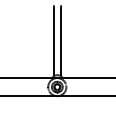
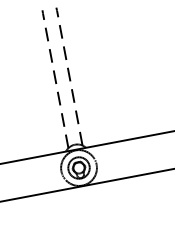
line: (53, 41) -> (54, 80), solid -> dashed
line: (61, 41) -> (70, 77), solid -> dashed

